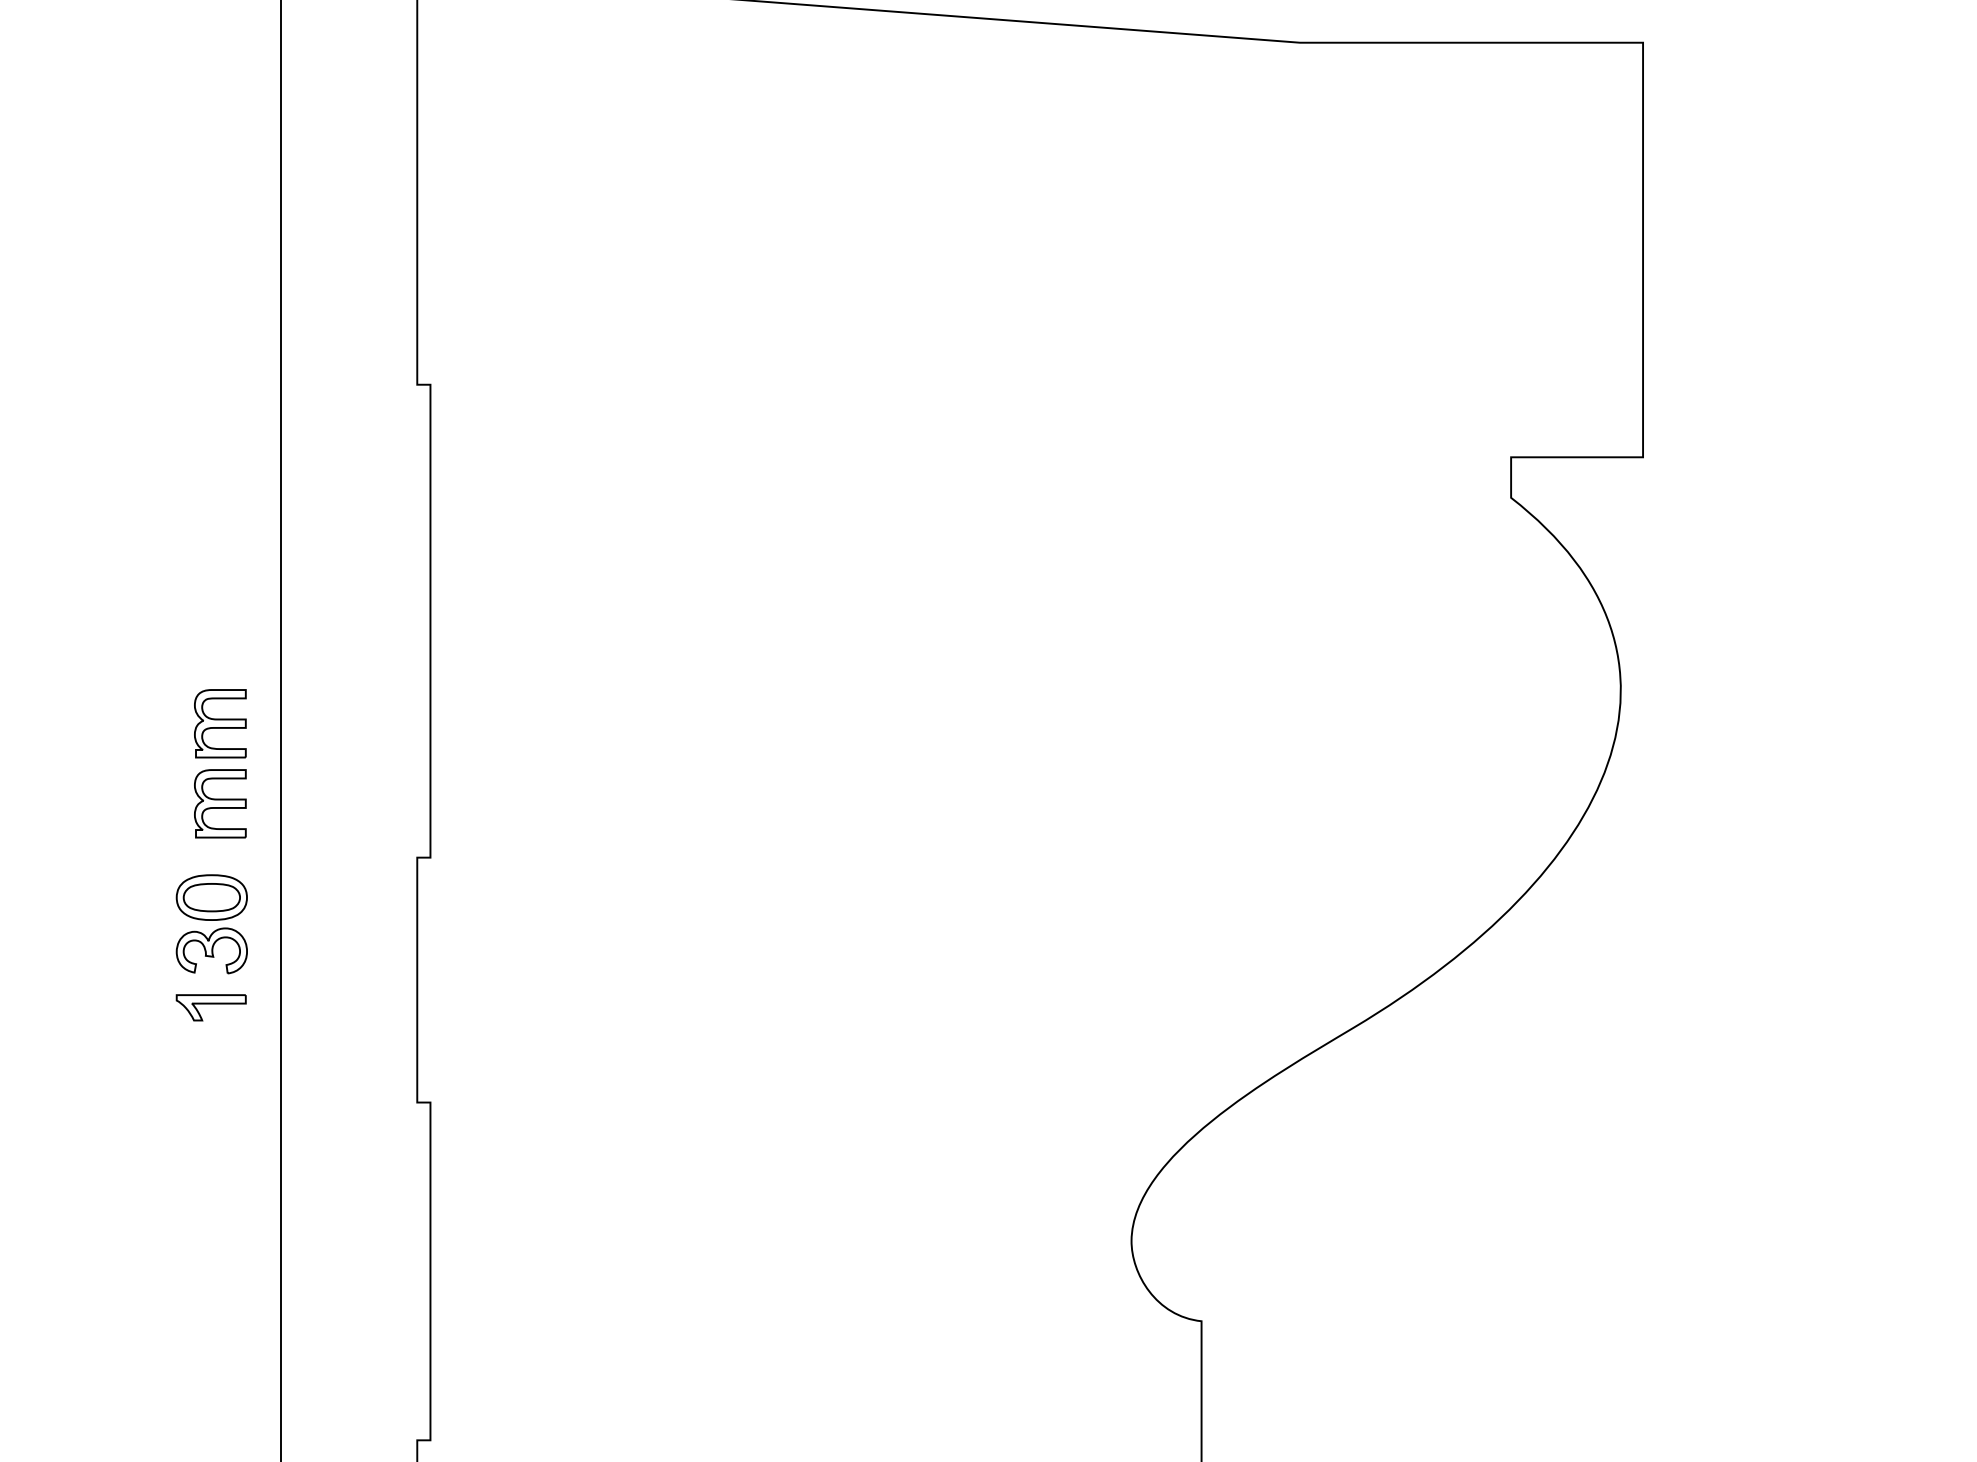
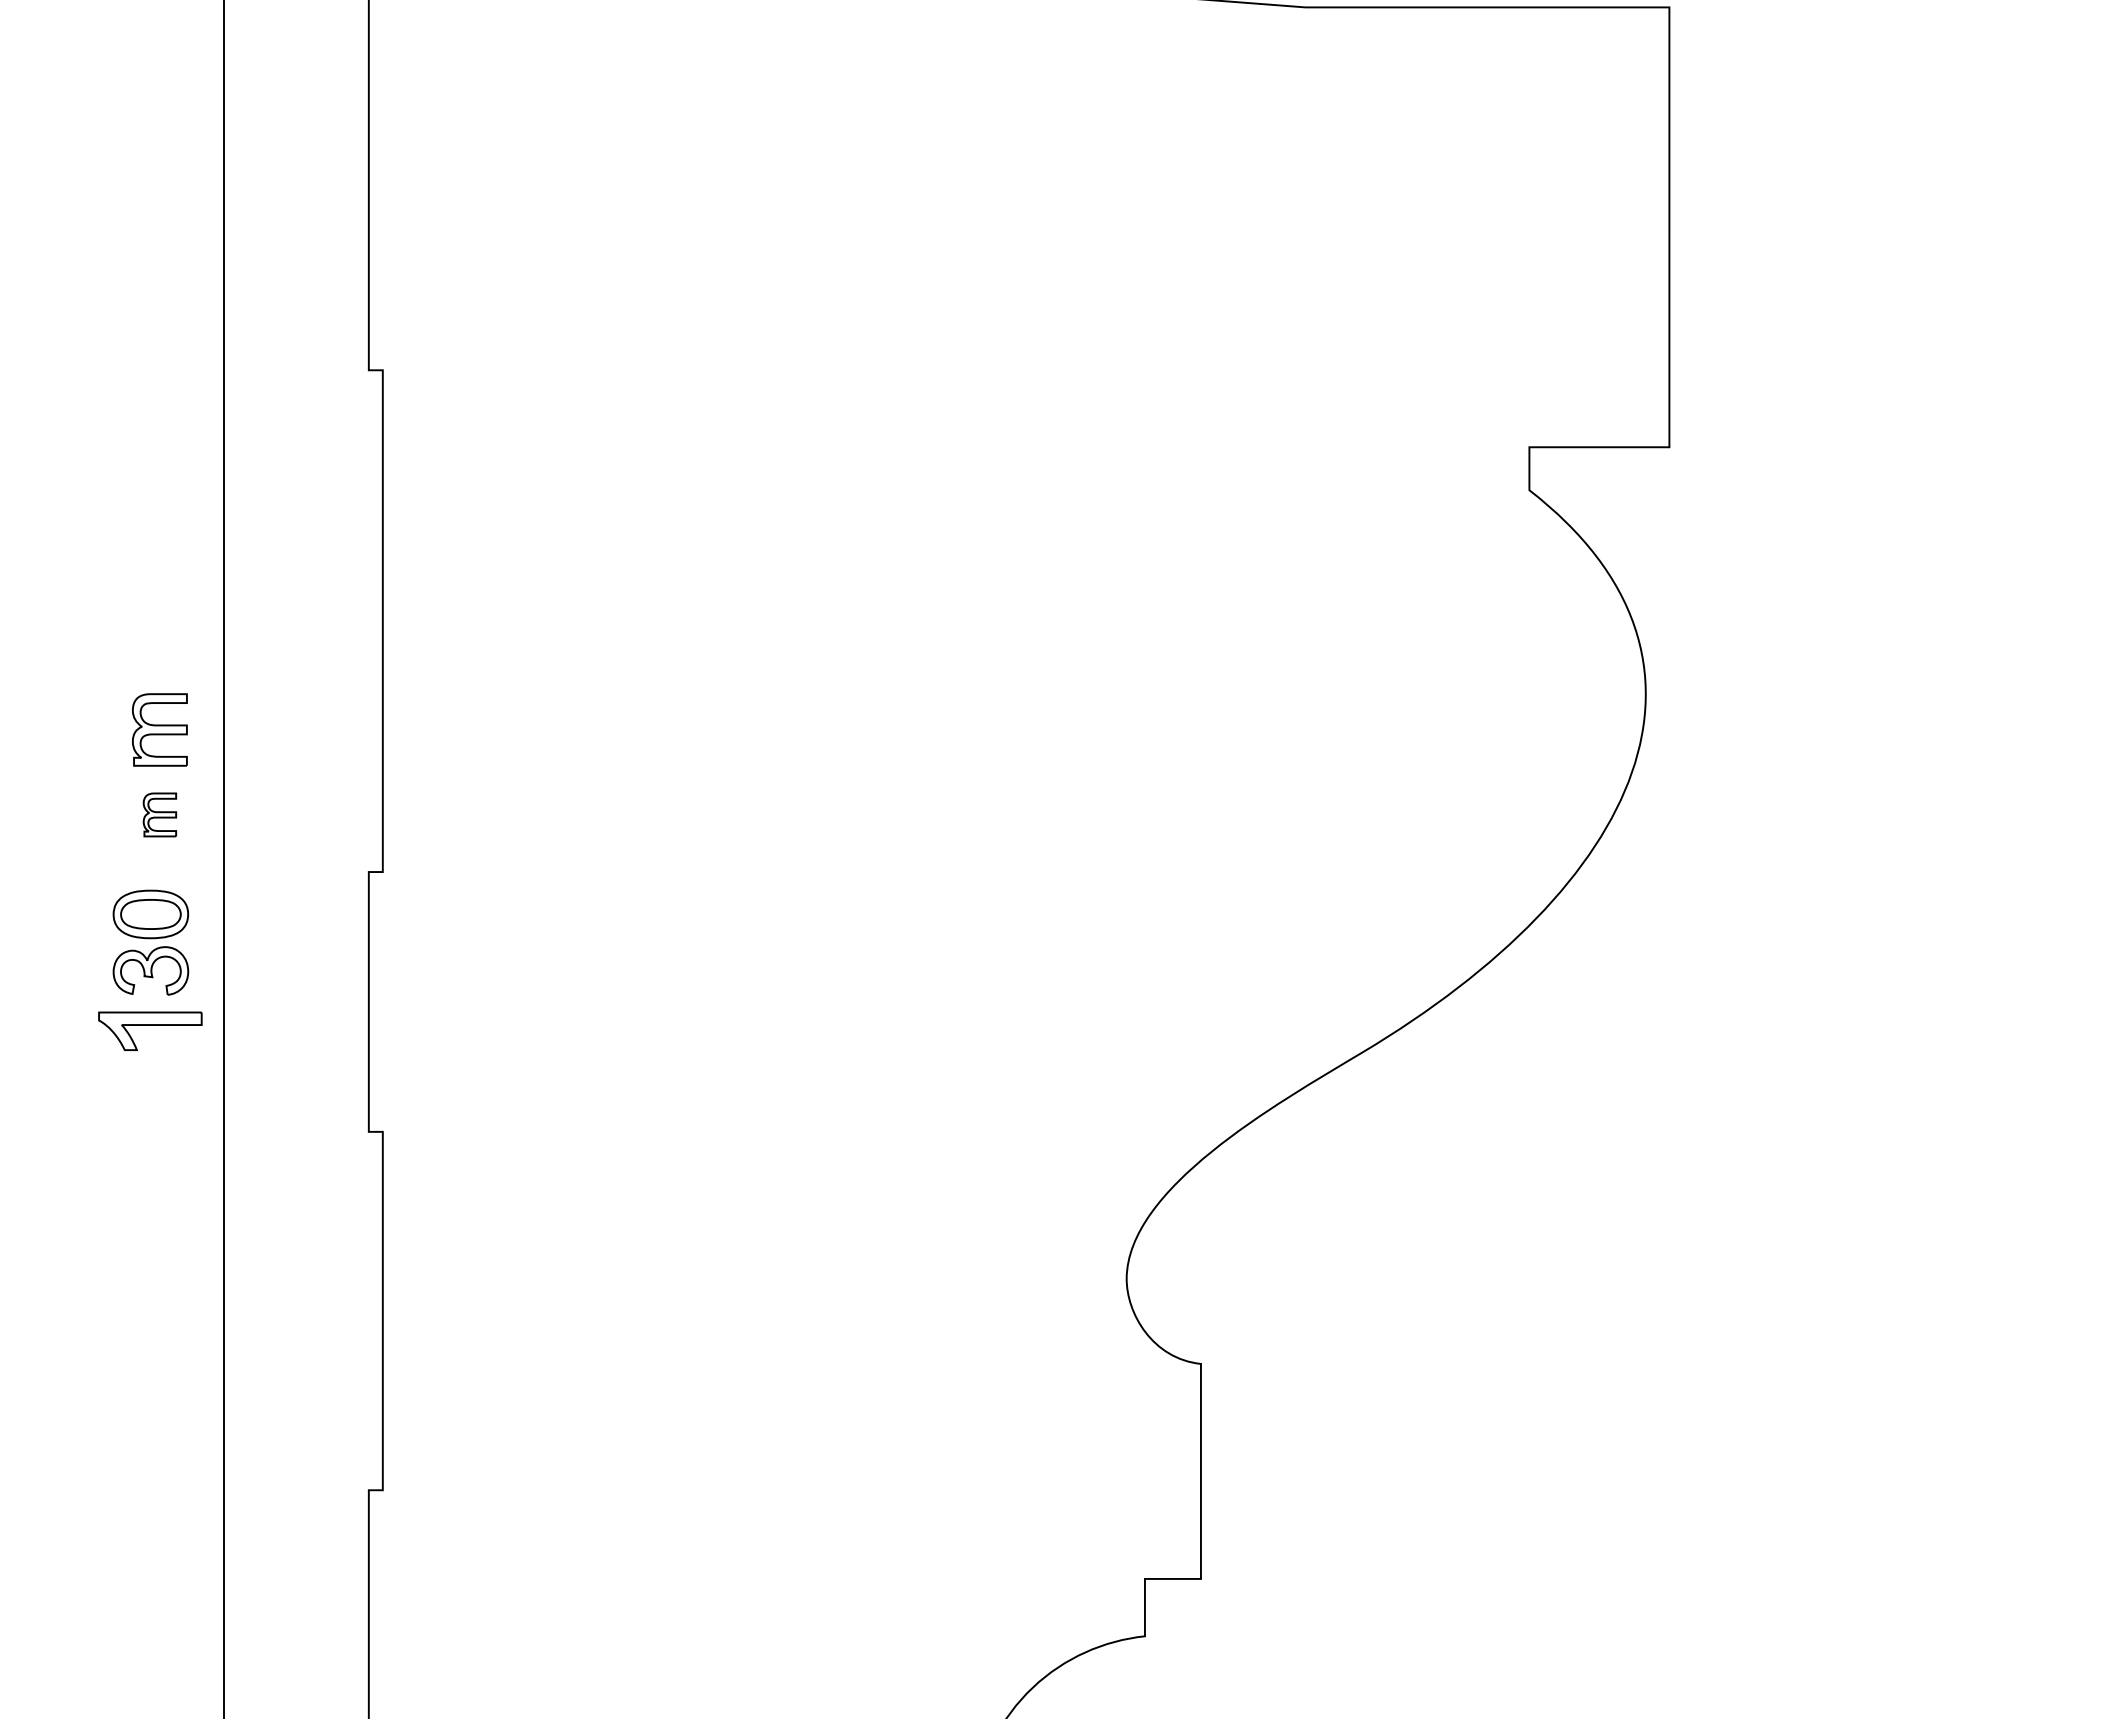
part: (219, 803) -> (159, 814), size x0.6
part: (210, 1007) -> (149, 1031), size x1.4

